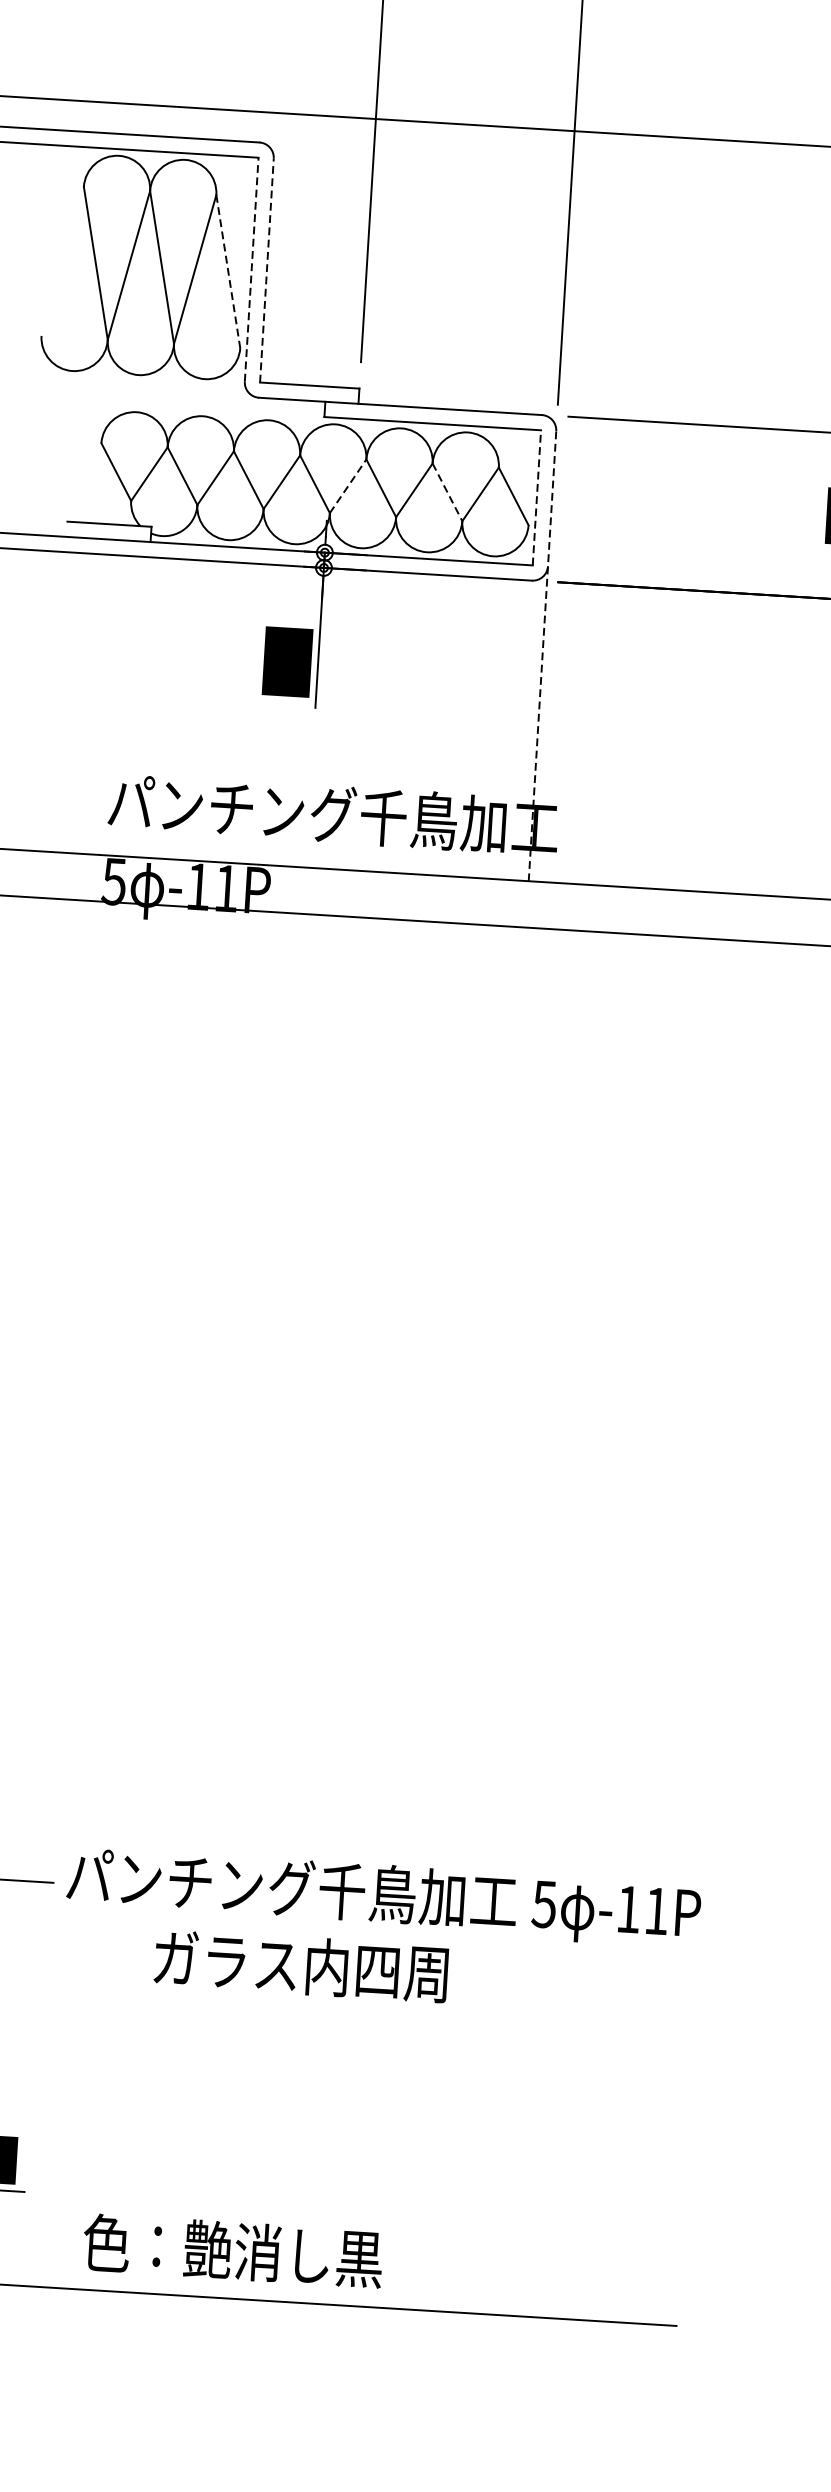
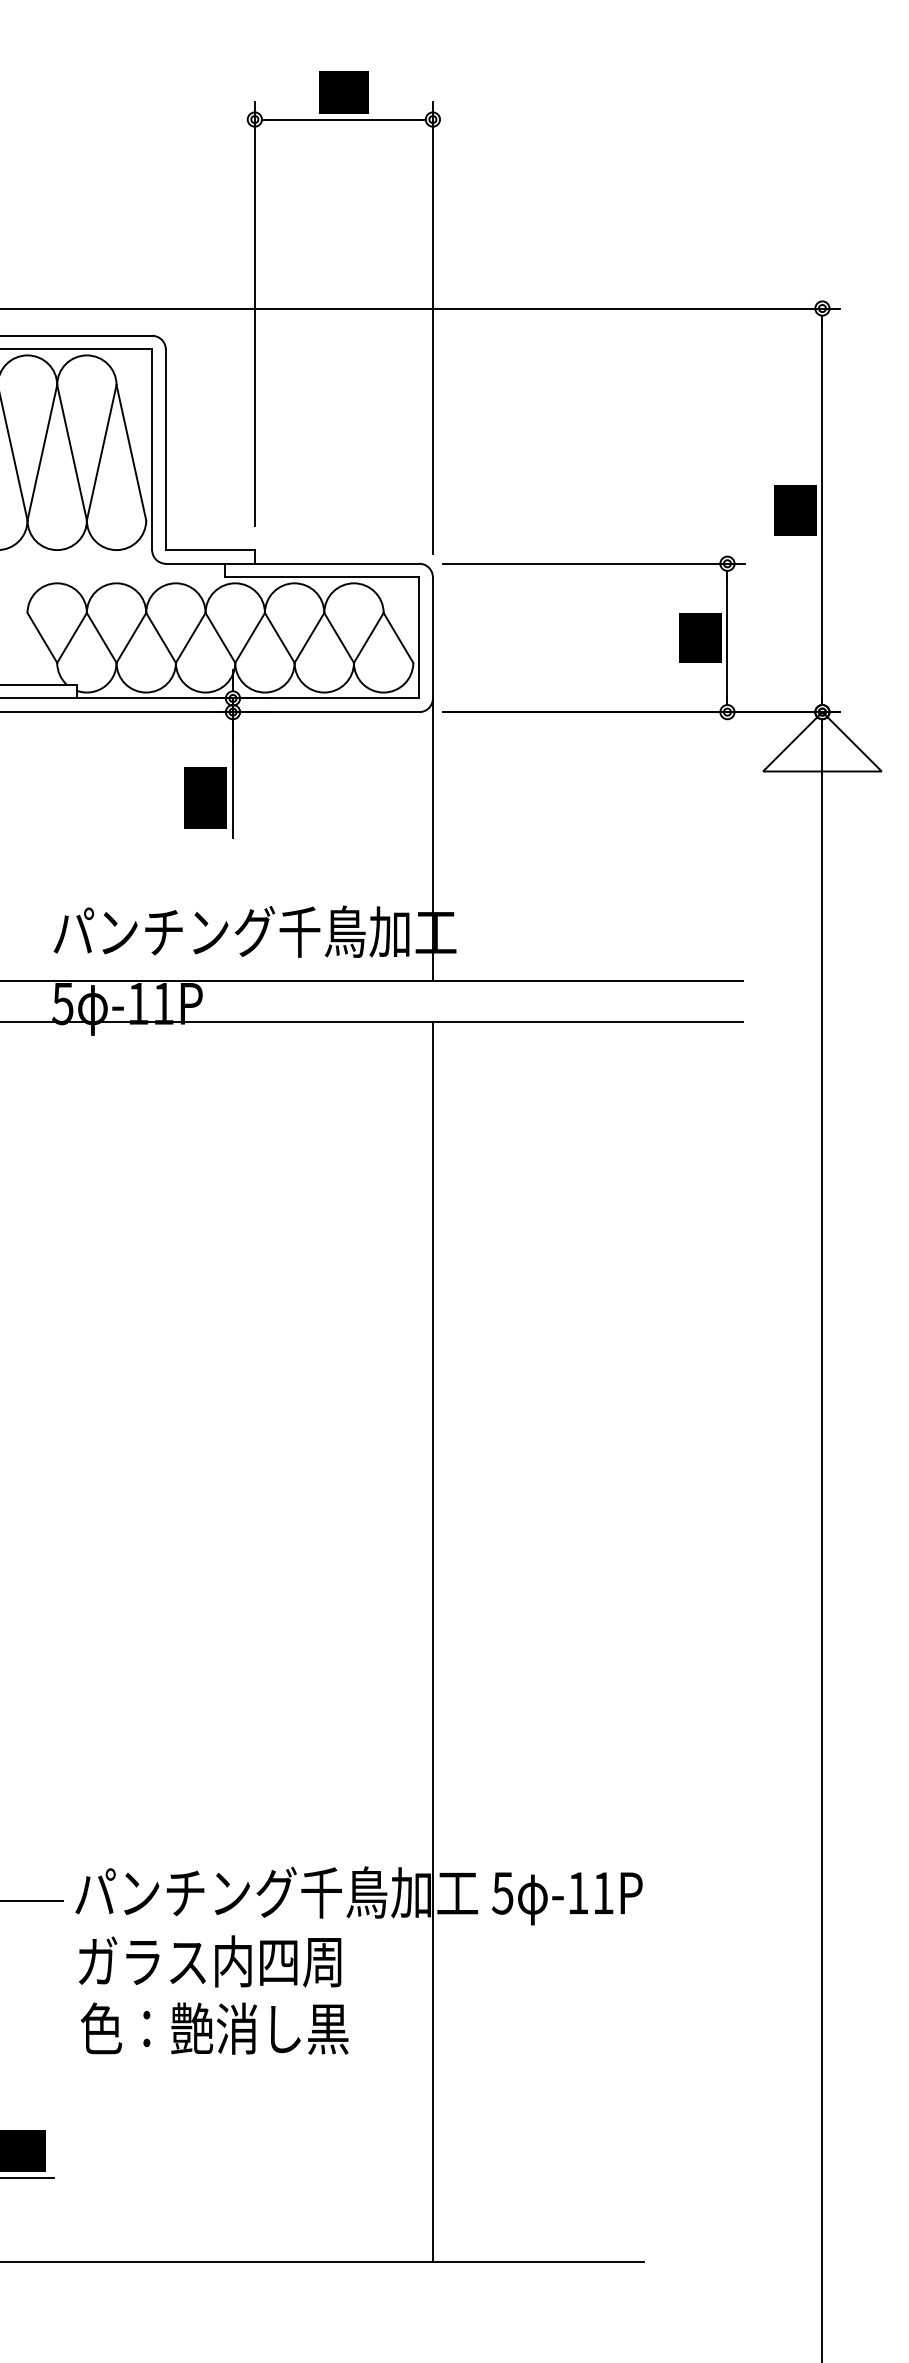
line: (252, 269) -> (152, 449), dashed -> solid
line: (266, 270) -> (165, 449), dashed -> solid
line: (228, 272) -> (131, 453), dashed -> solid
line: (348, 485) -> (250, 637), dashed -> solid
line: (447, 493) -> (339, 638), dashed -> solid
line: (537, 497) -> (419, 637), dashed -> solid
line: (542, 656) -> (432, 779), dashed -> solid
line: (483, 1619) -> (432, 1642), added
text: (301, 1965) -> (210, 1961), moved
text: (232, 2250) -> (214, 2028), moved

